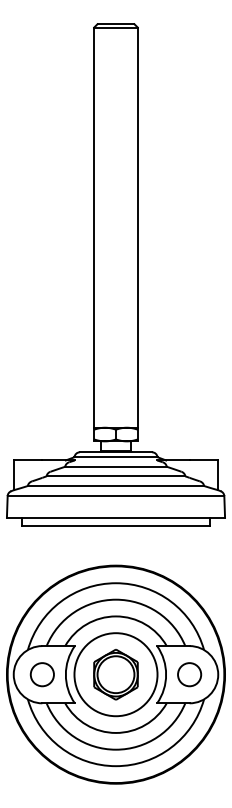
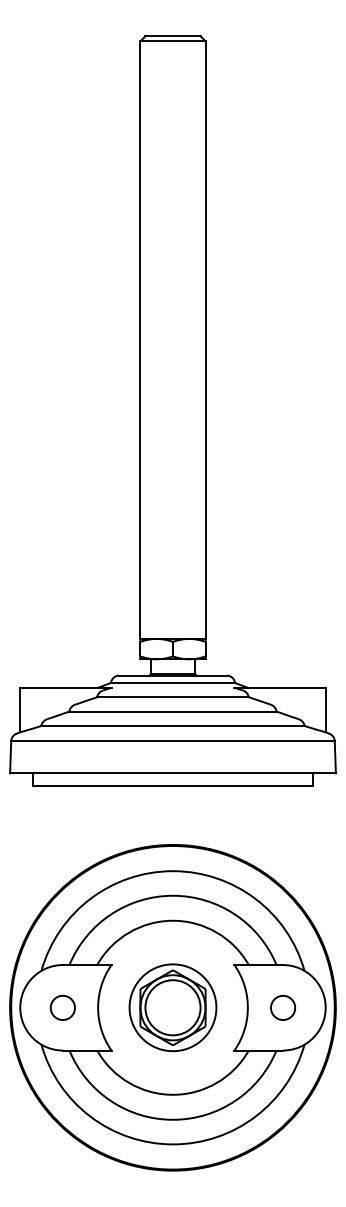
circle: (41, 674) -> (61, 1007), size x0.7
circle: (115, 674) -> (172, 1007), size x0.7
circle: (189, 674) -> (282, 1007), size x0.7

